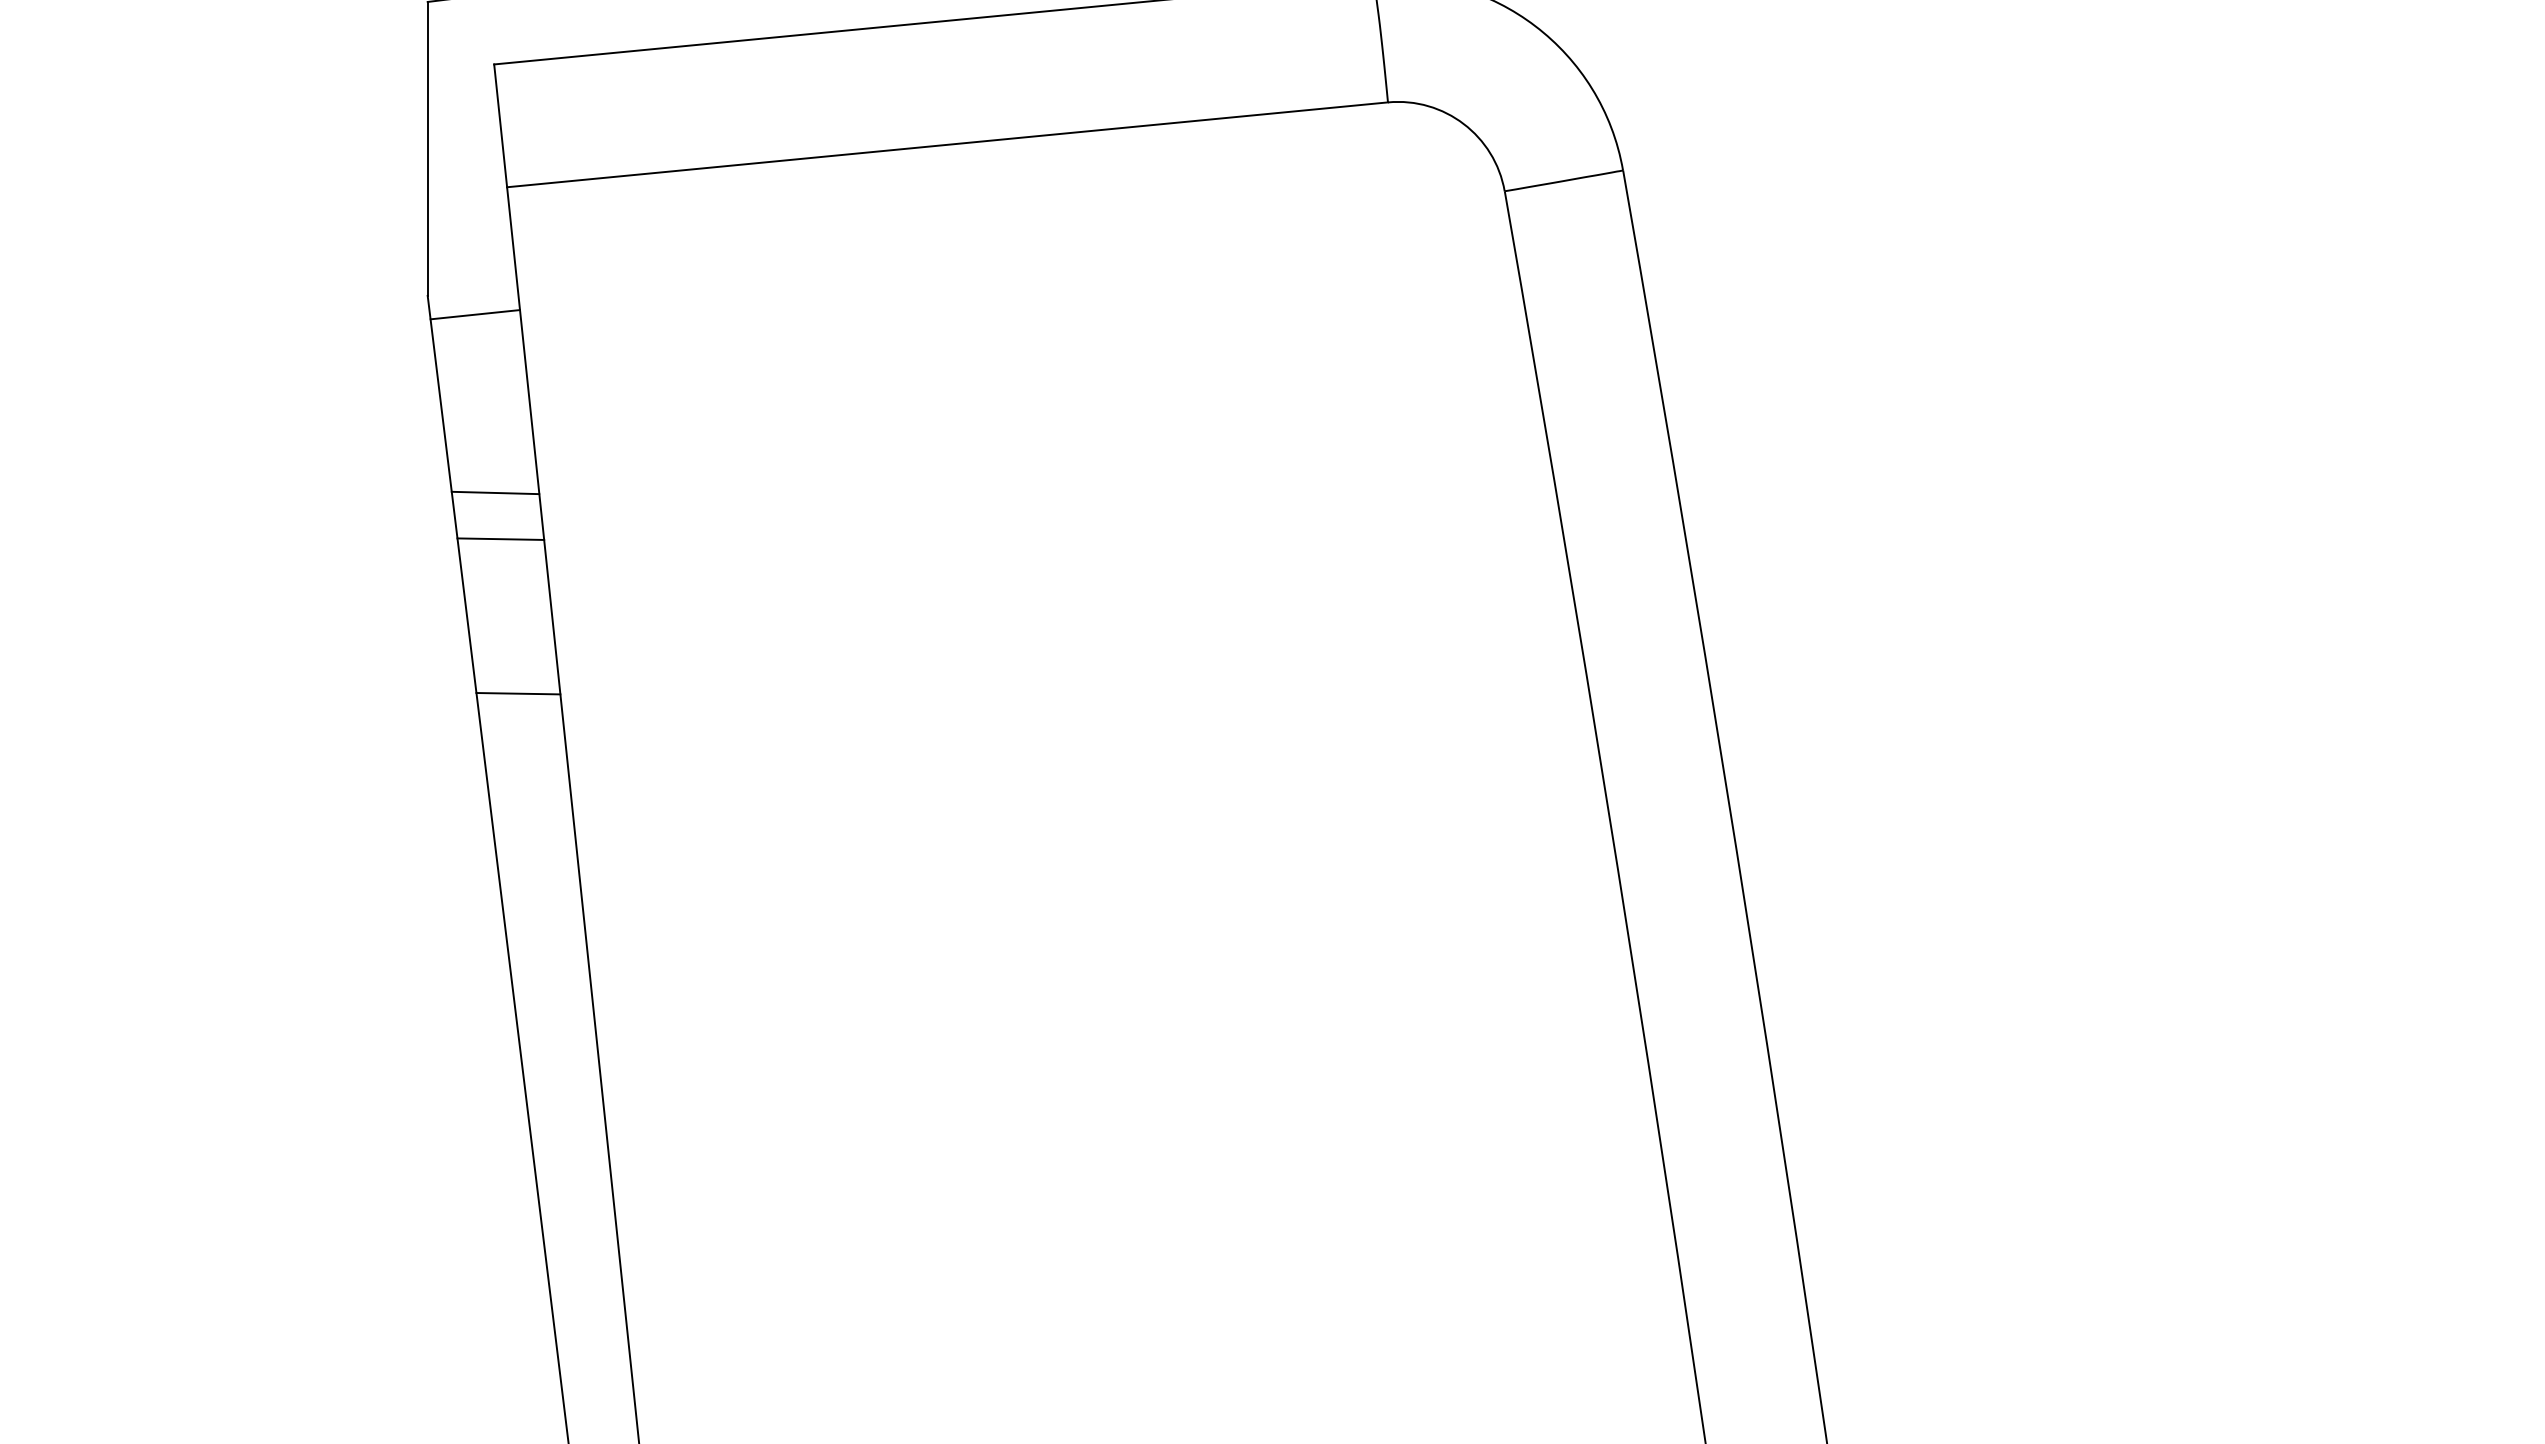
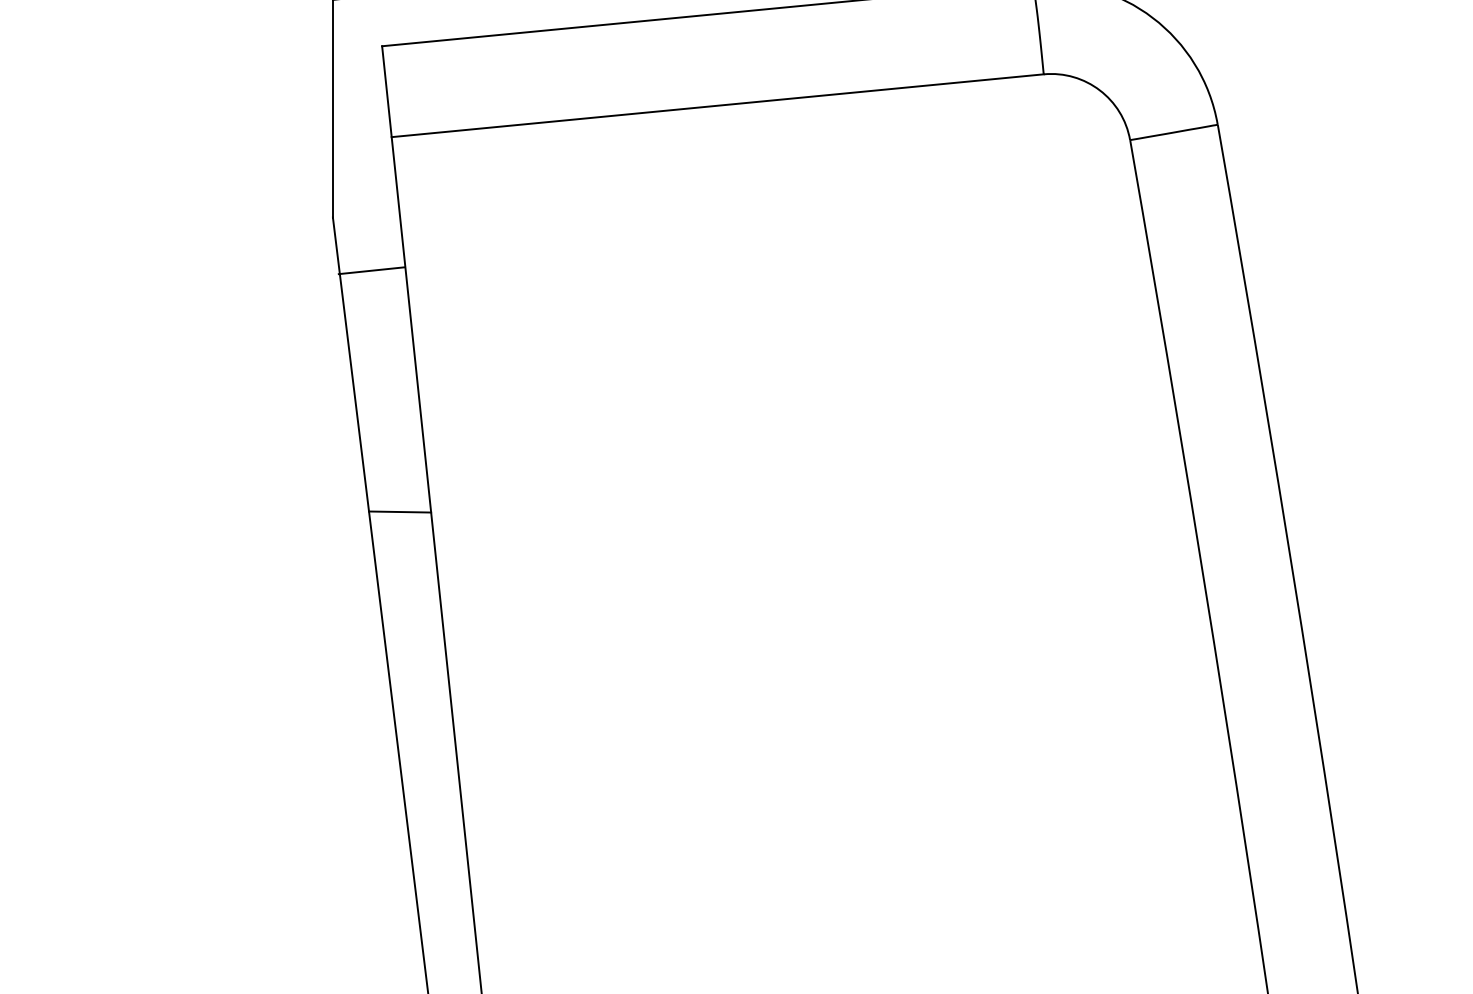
line: (474, 314) -> (371, 270), moved
line: (495, 492) -> (383, 363), removed
line: (500, 538) -> (386, 397), removed

